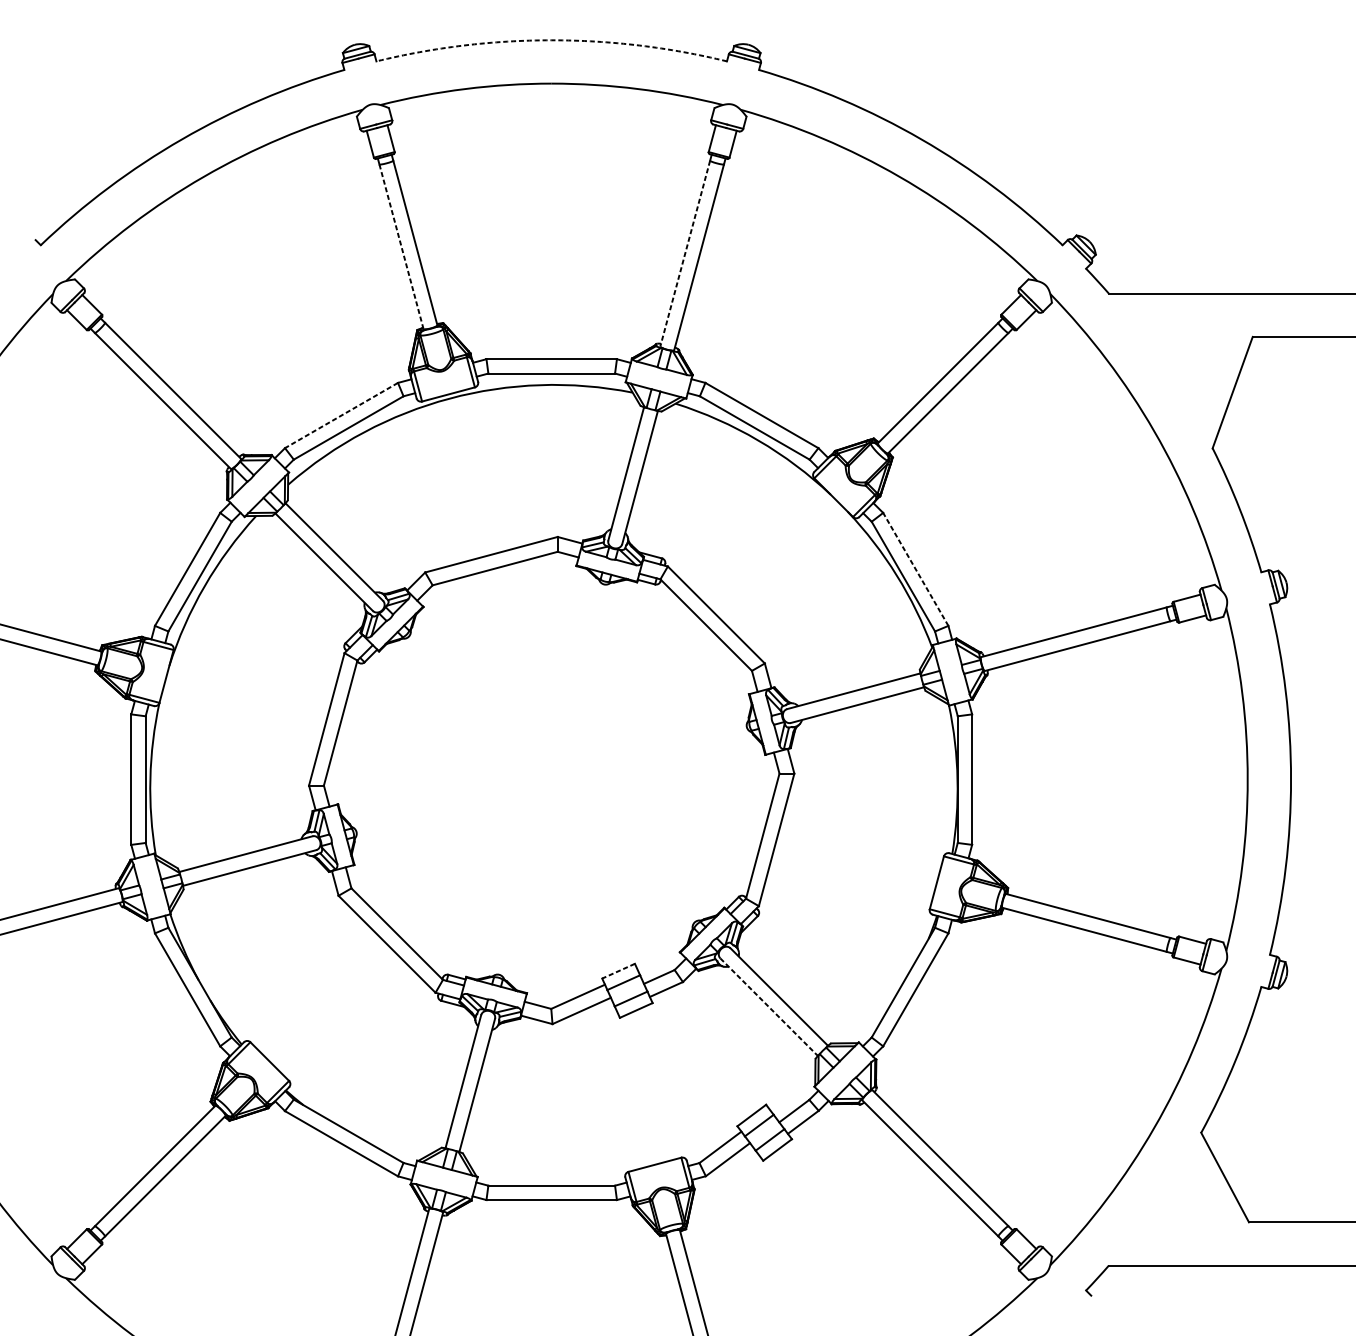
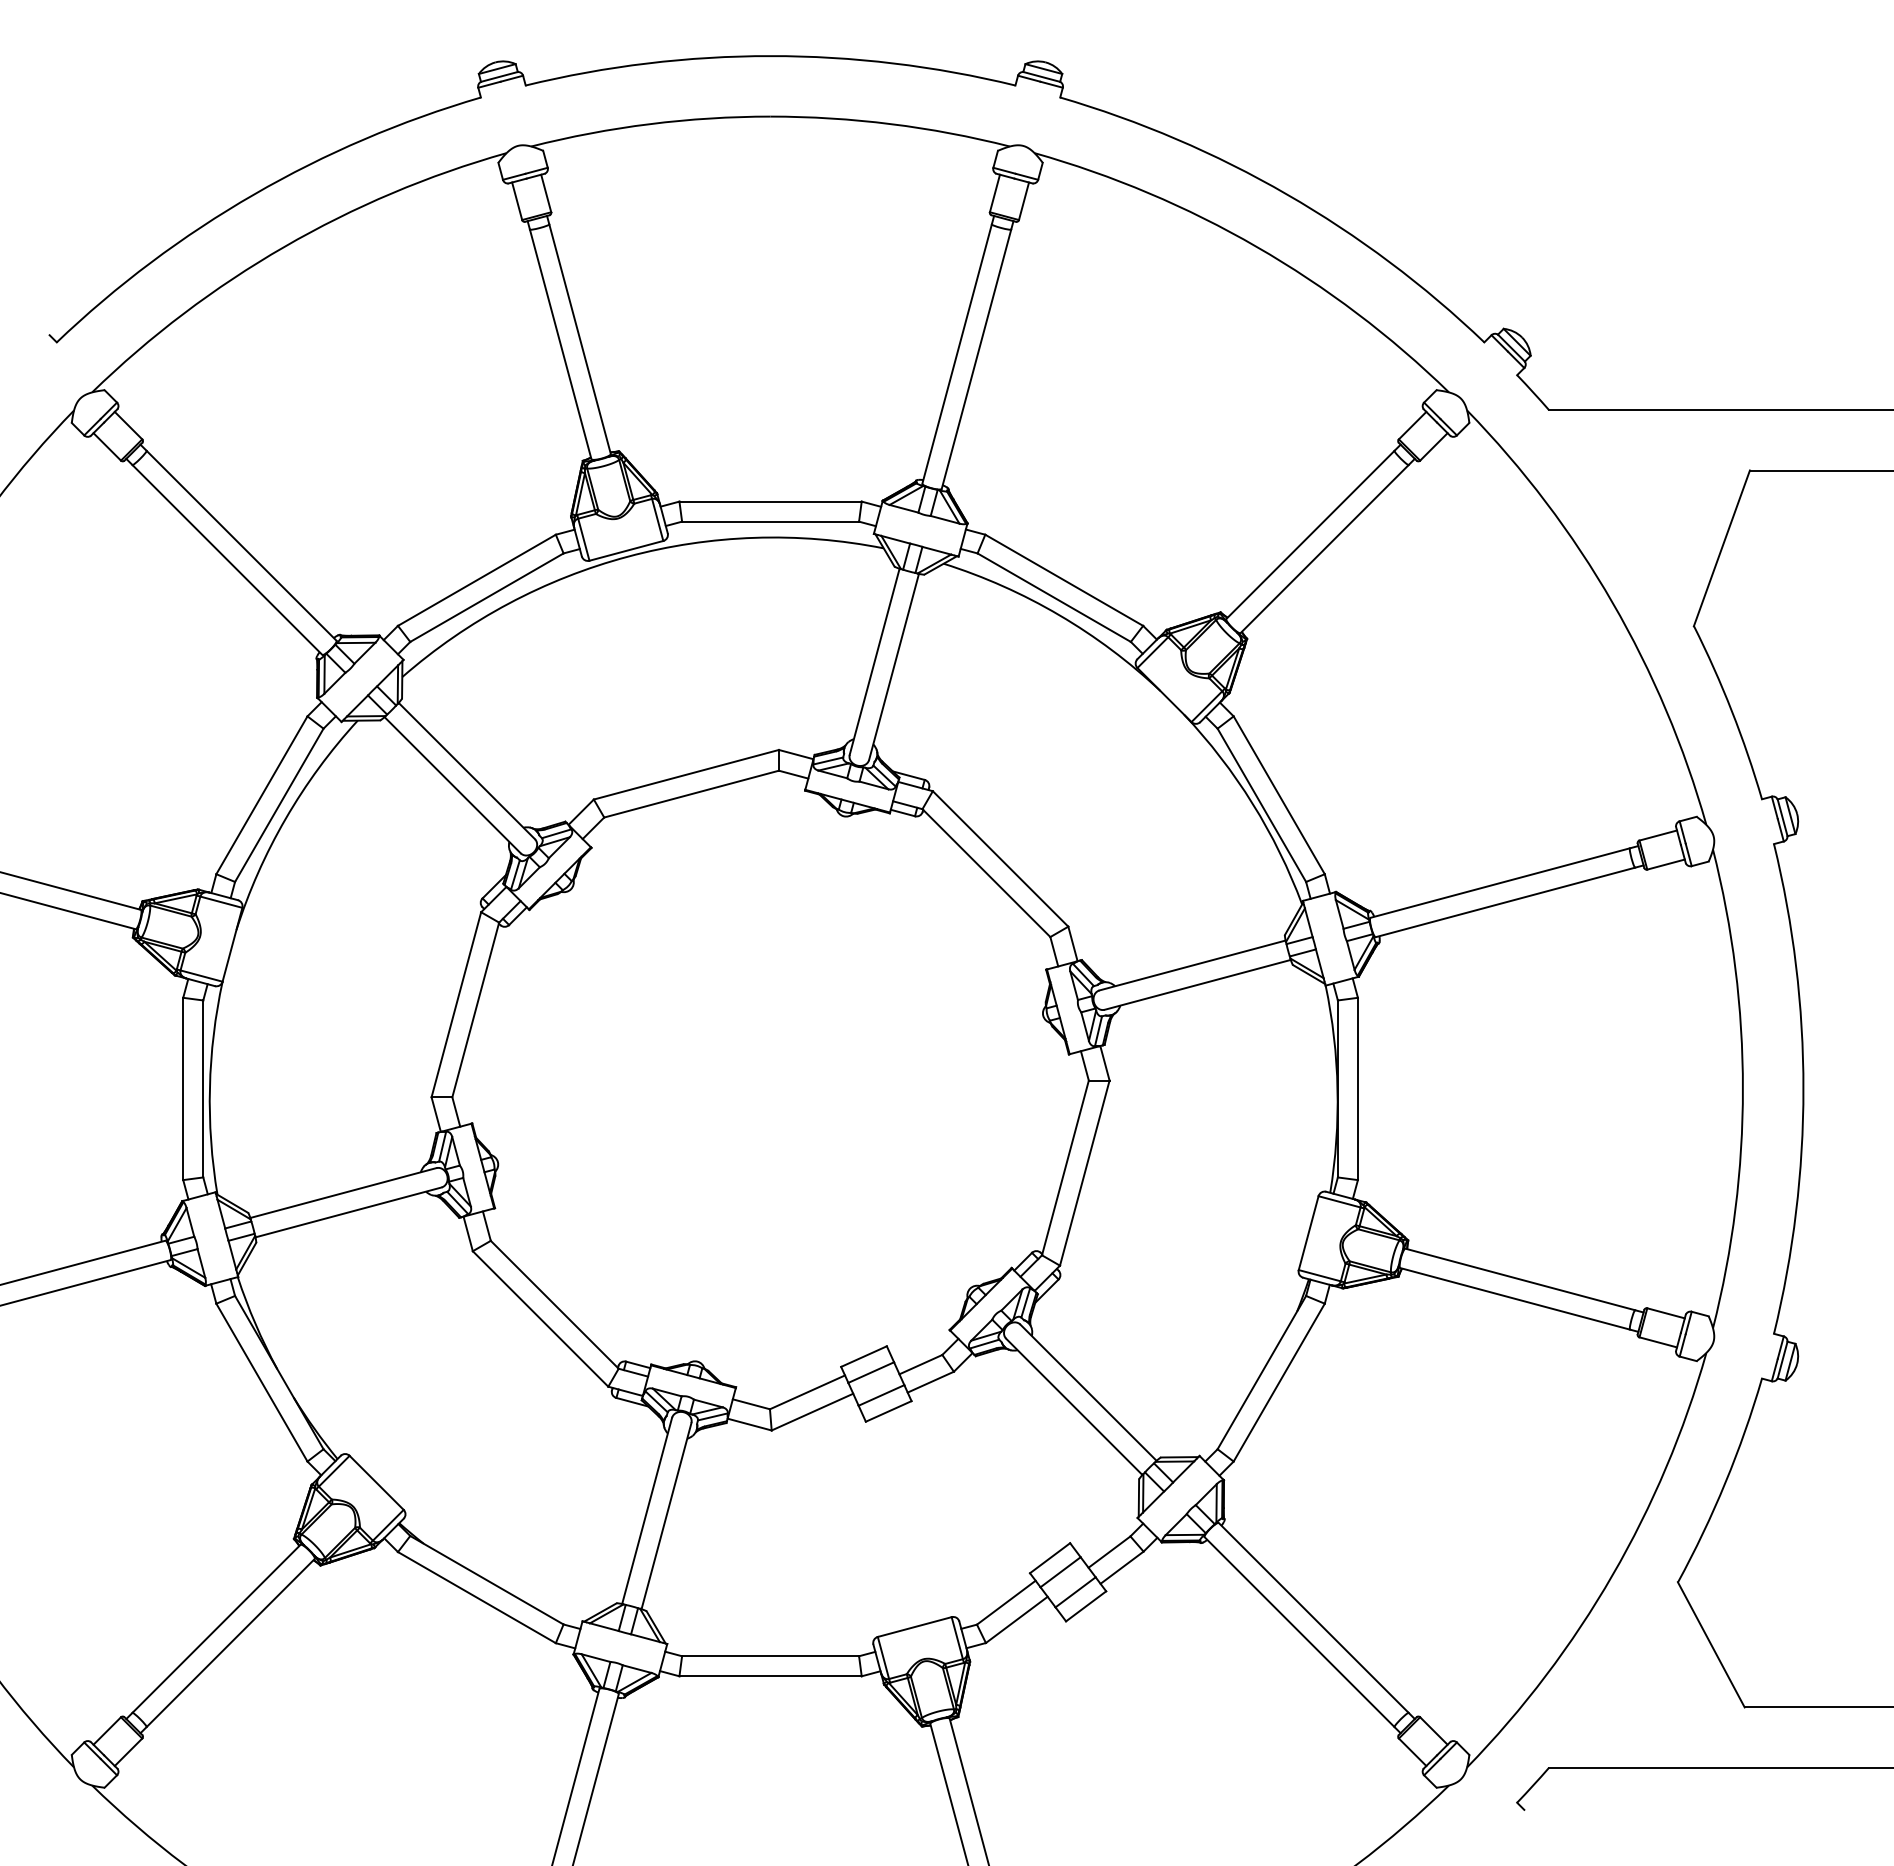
arc: (551, 40) -> (770, 56), dashed -> solid
line: (401, 246) -> (560, 344), dashed -> solid
line: (684, 253) -> (956, 354), dashed -> solid
line: (341, 415) -> (476, 580), dashed -> solid
line: (915, 568) -> (1278, 794), dashed -> solid
line: (618, 971) -> (863, 1356), dashed -> solid
line: (769, 1007) -> (1074, 1407), dashed -> solid

